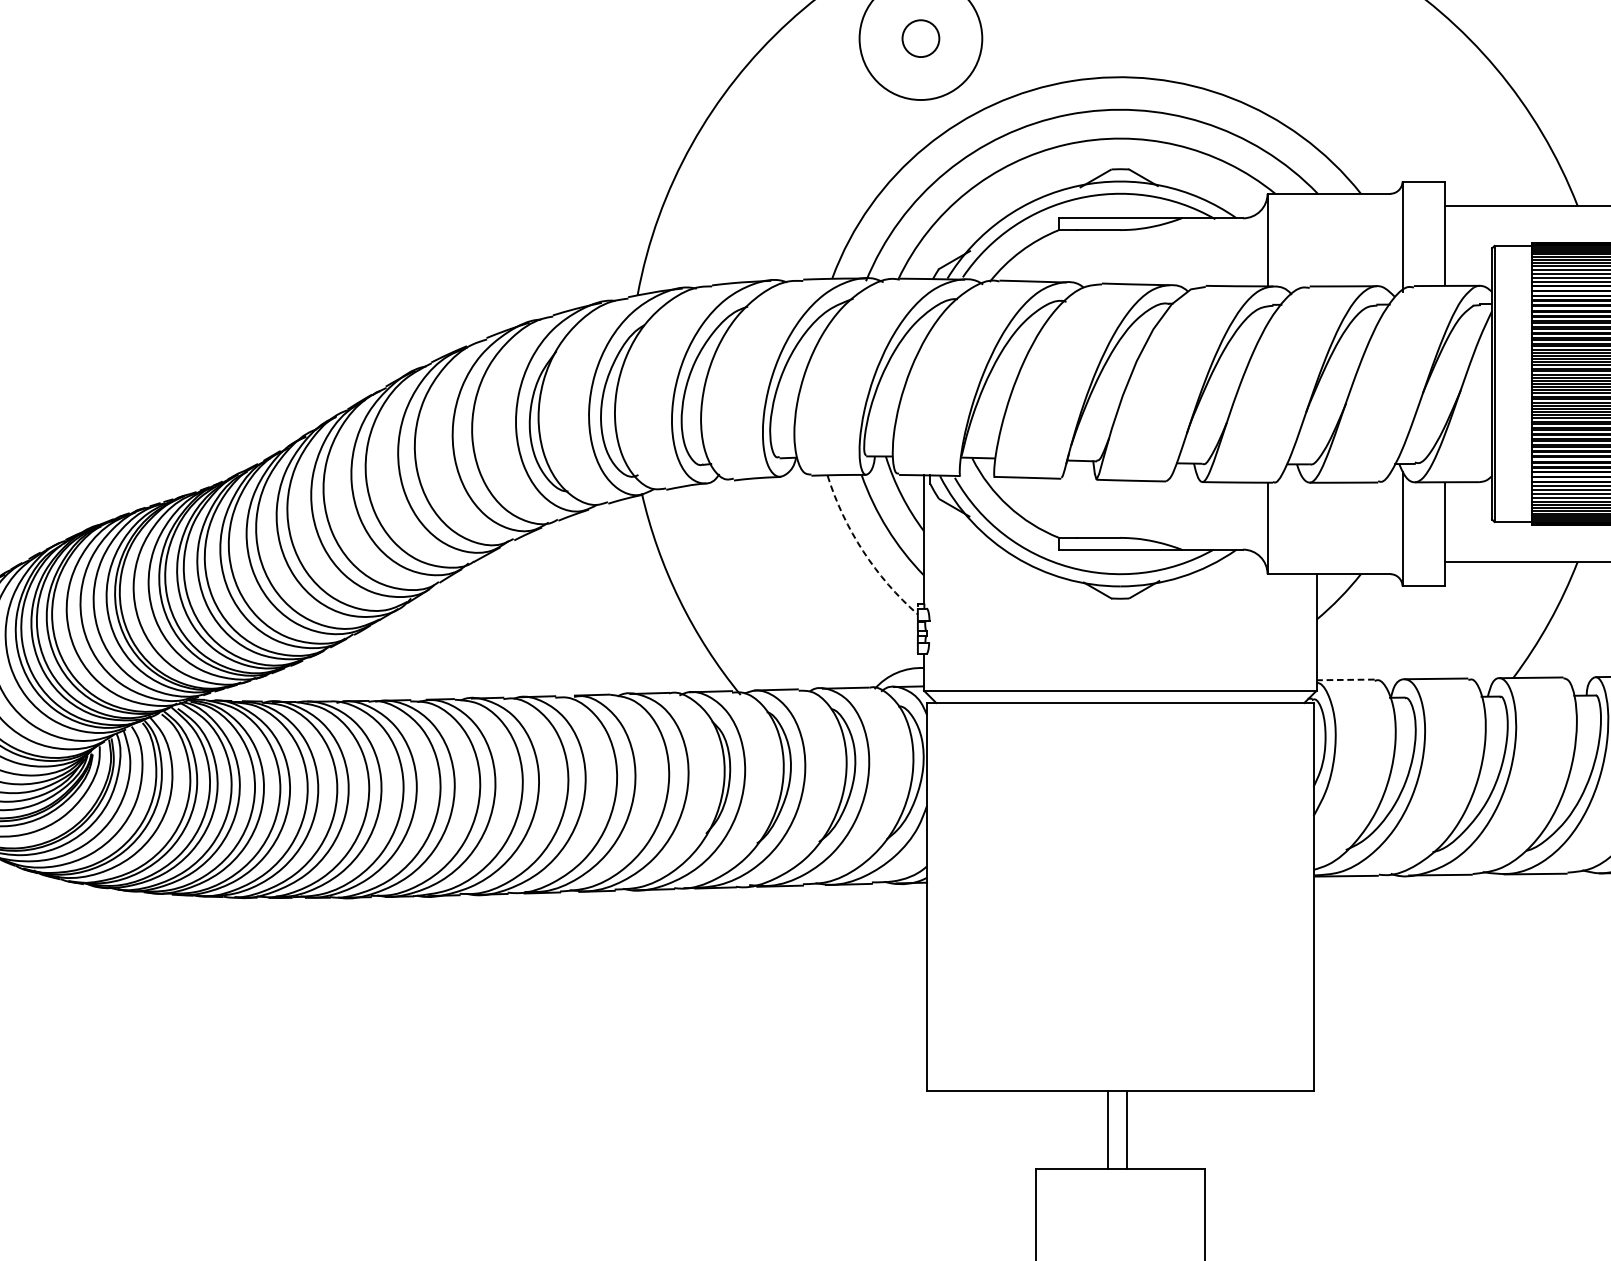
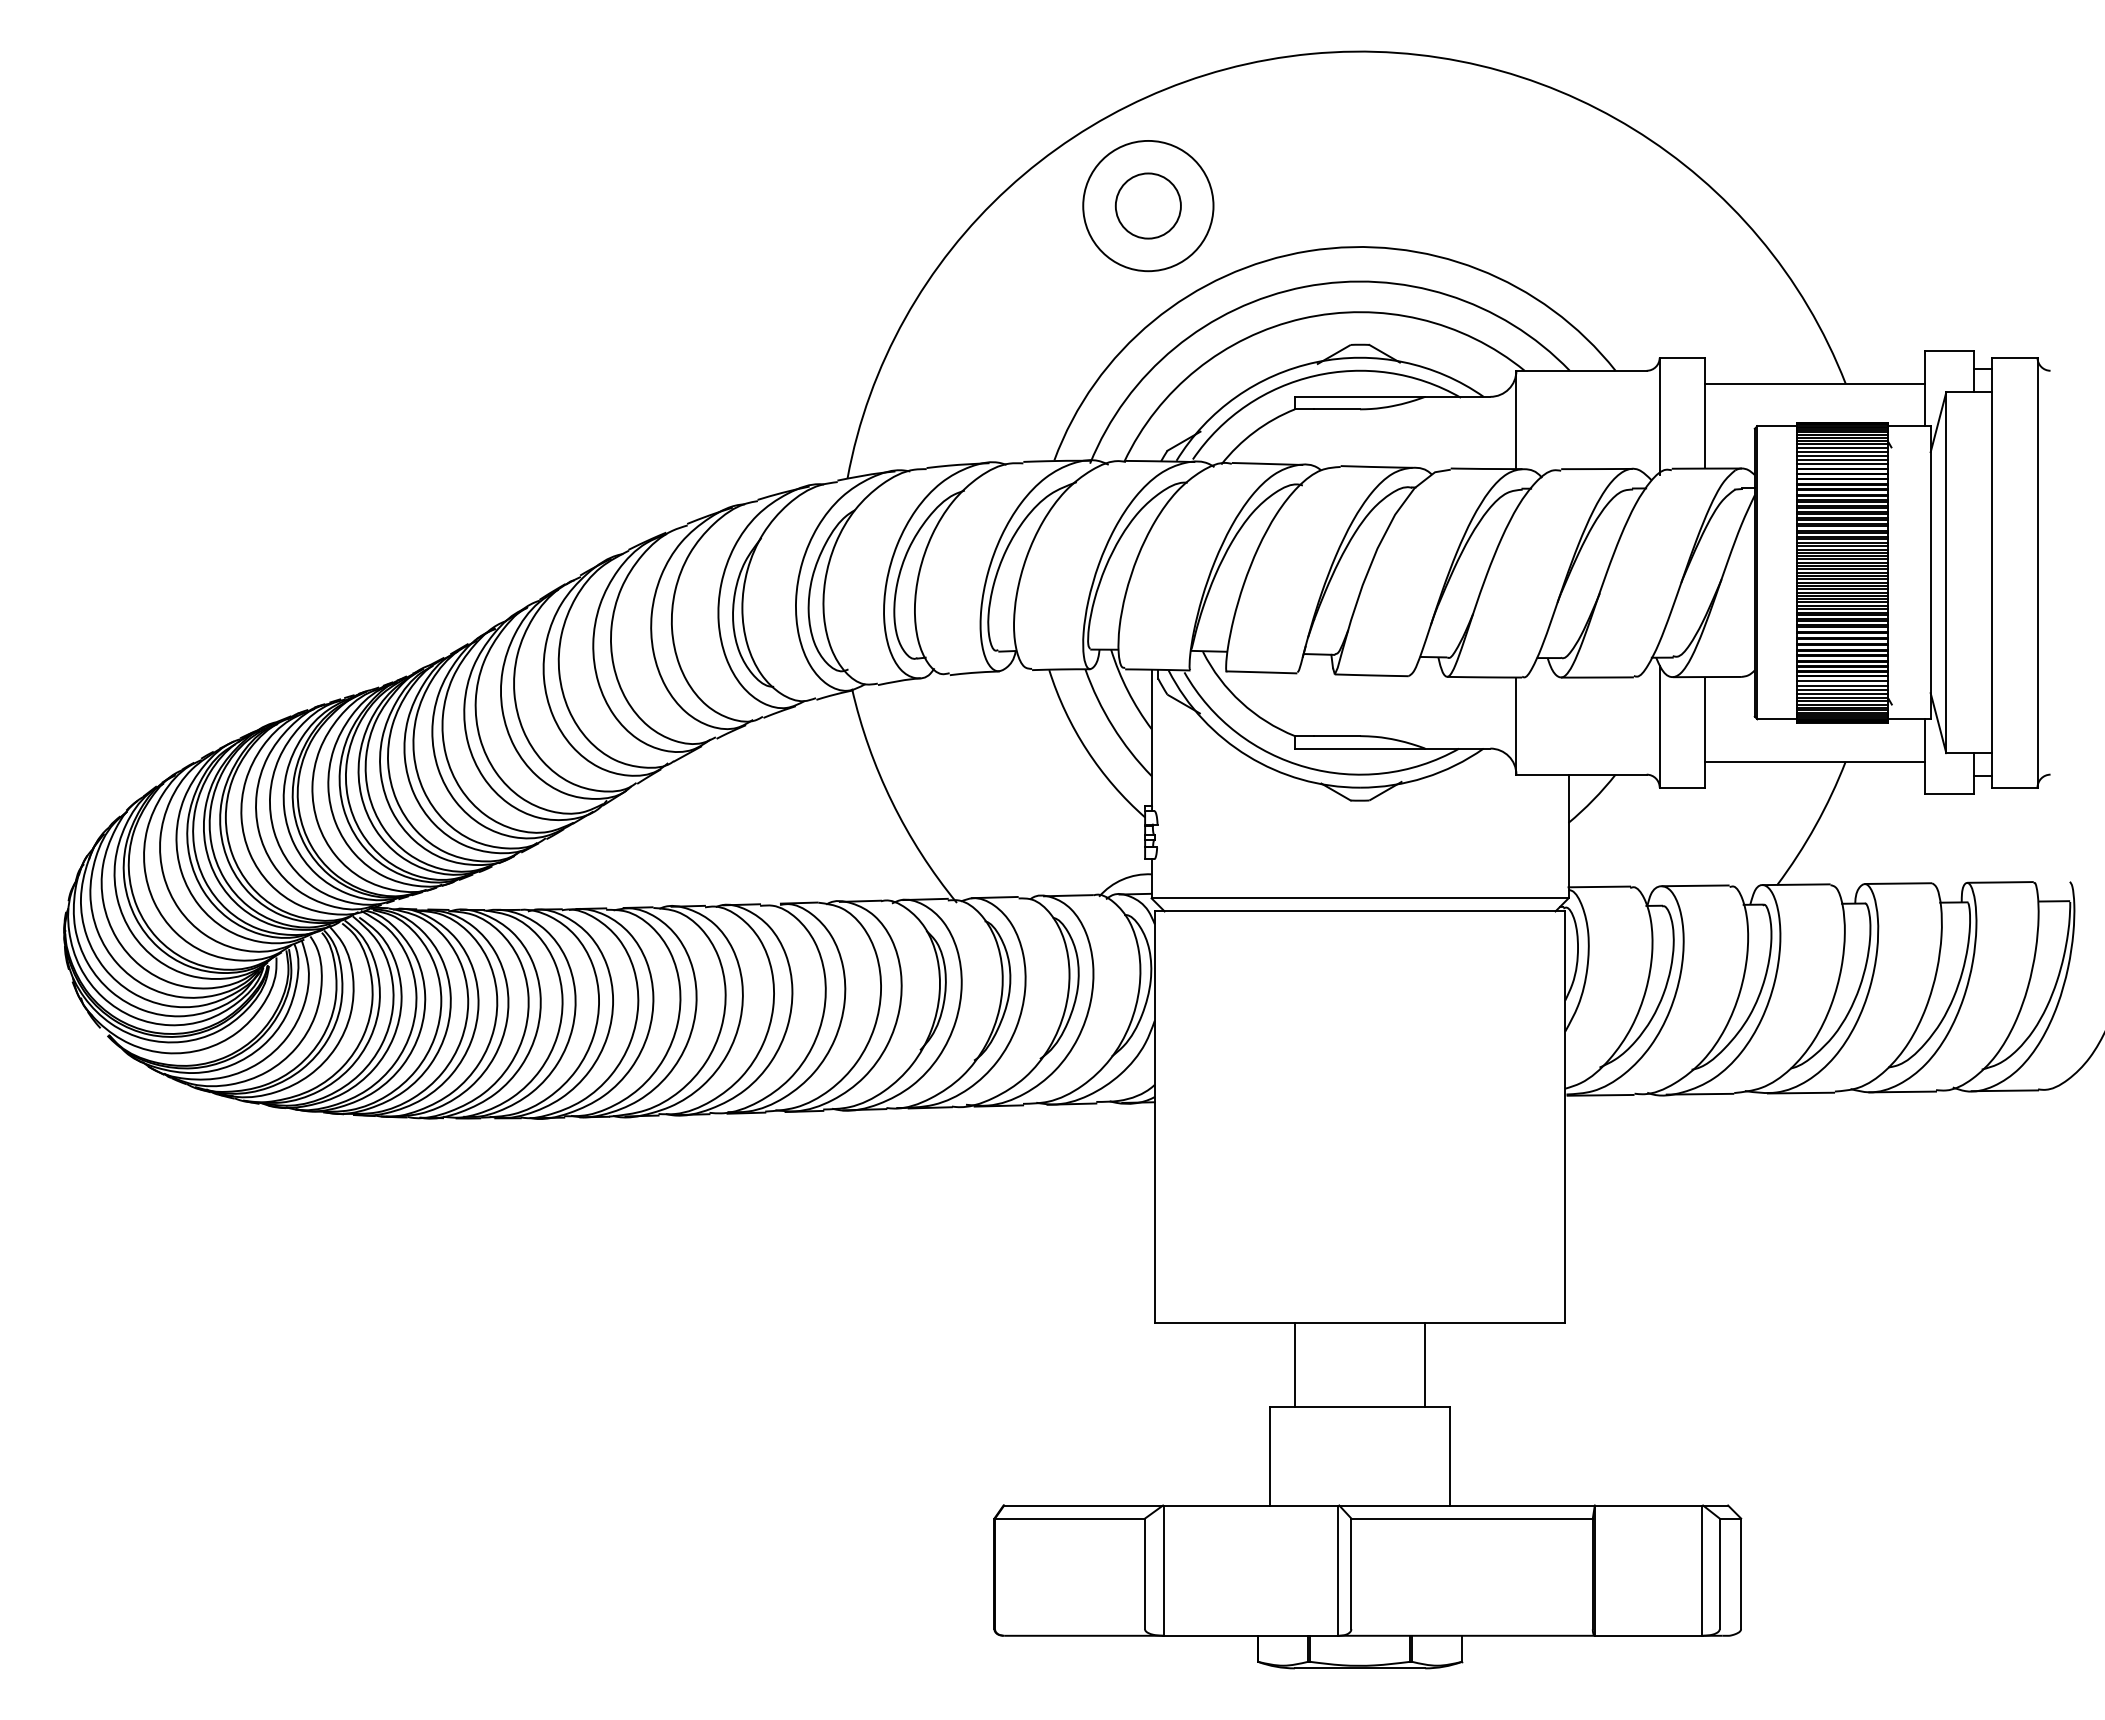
circle: (920, 38) -> (1147, 205), size x1.67
arc: (863, 551) -> (1087, 750), dashed -> solid
line: (1345, 679) -> (1599, 886), dashed -> solid
line: (1108, 1129) -> (1425, 1364), moved
line: (1126, 1129) -> (1294, 1364), moved

